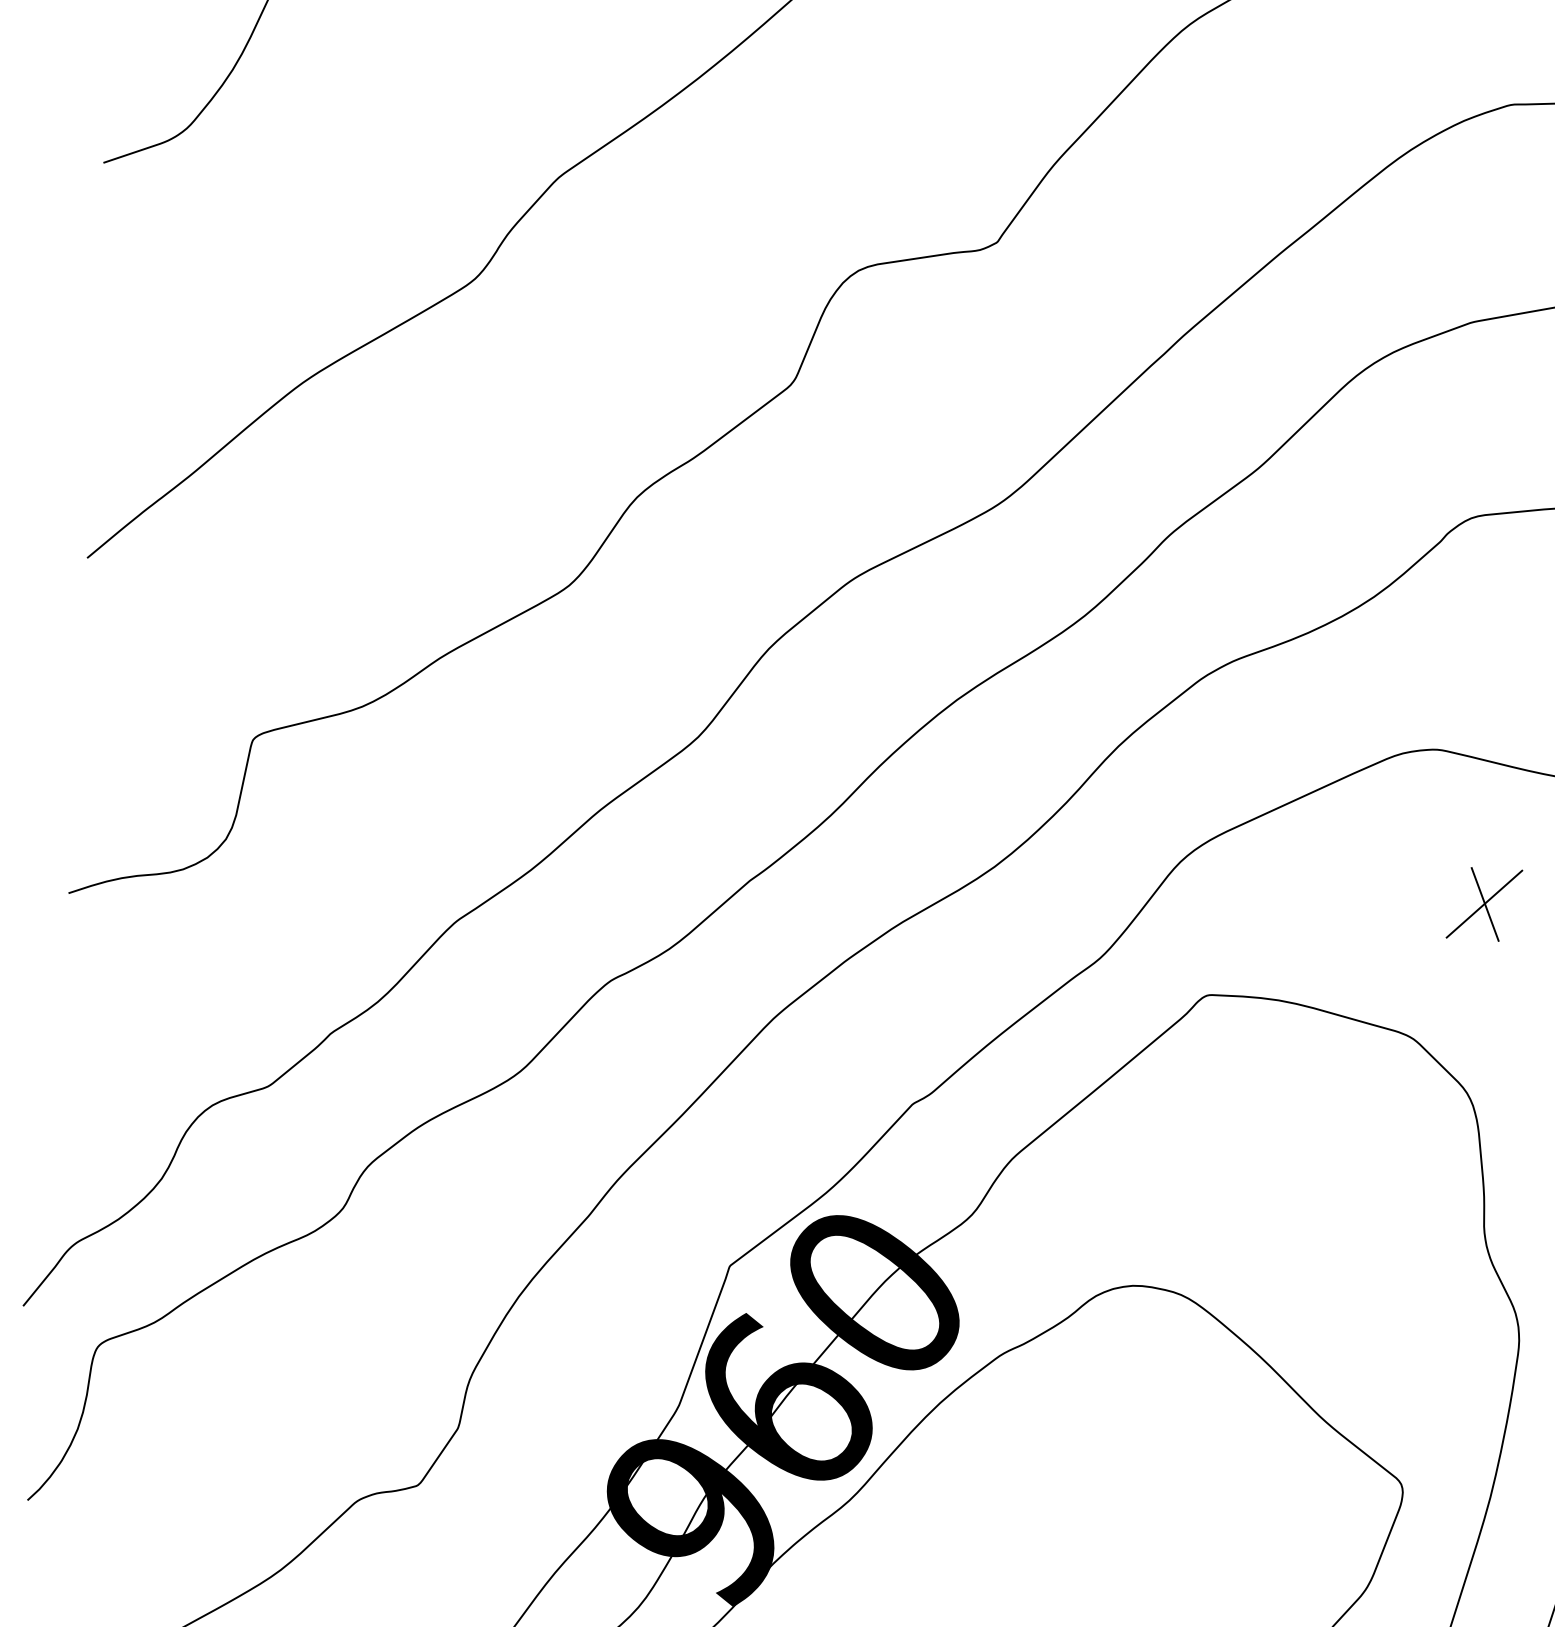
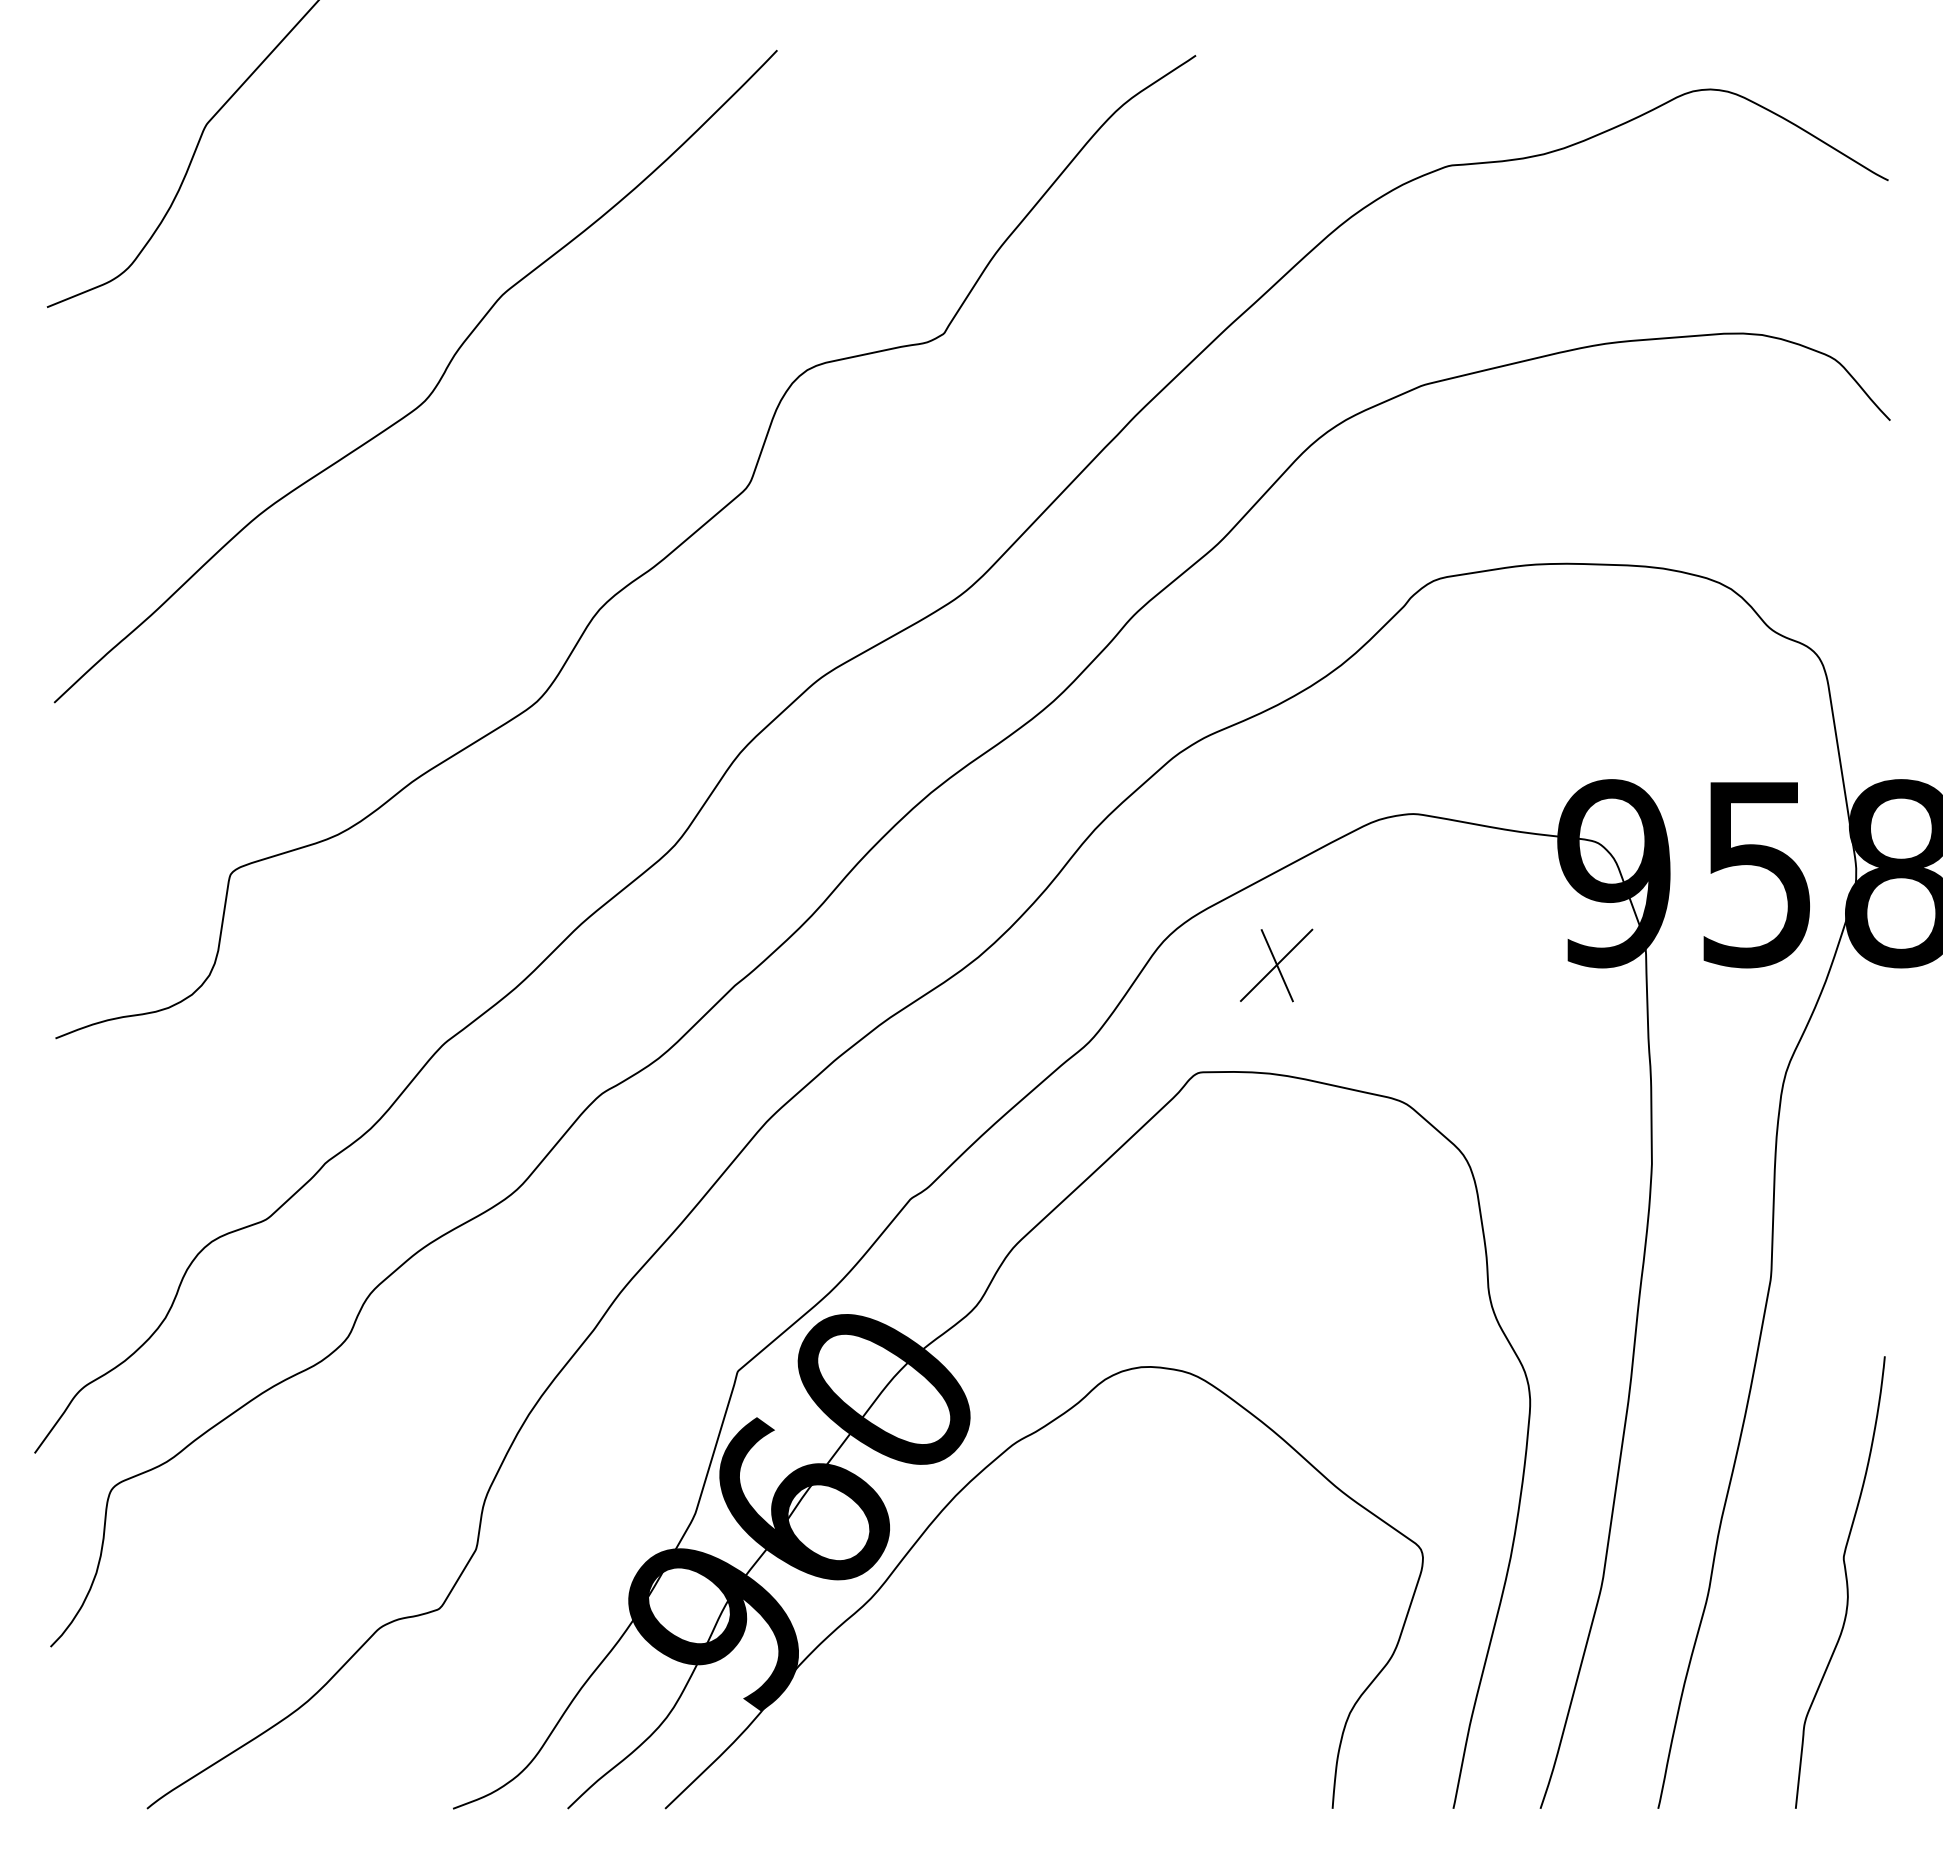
part: (1484, 904) -> (1276, 965), moved

